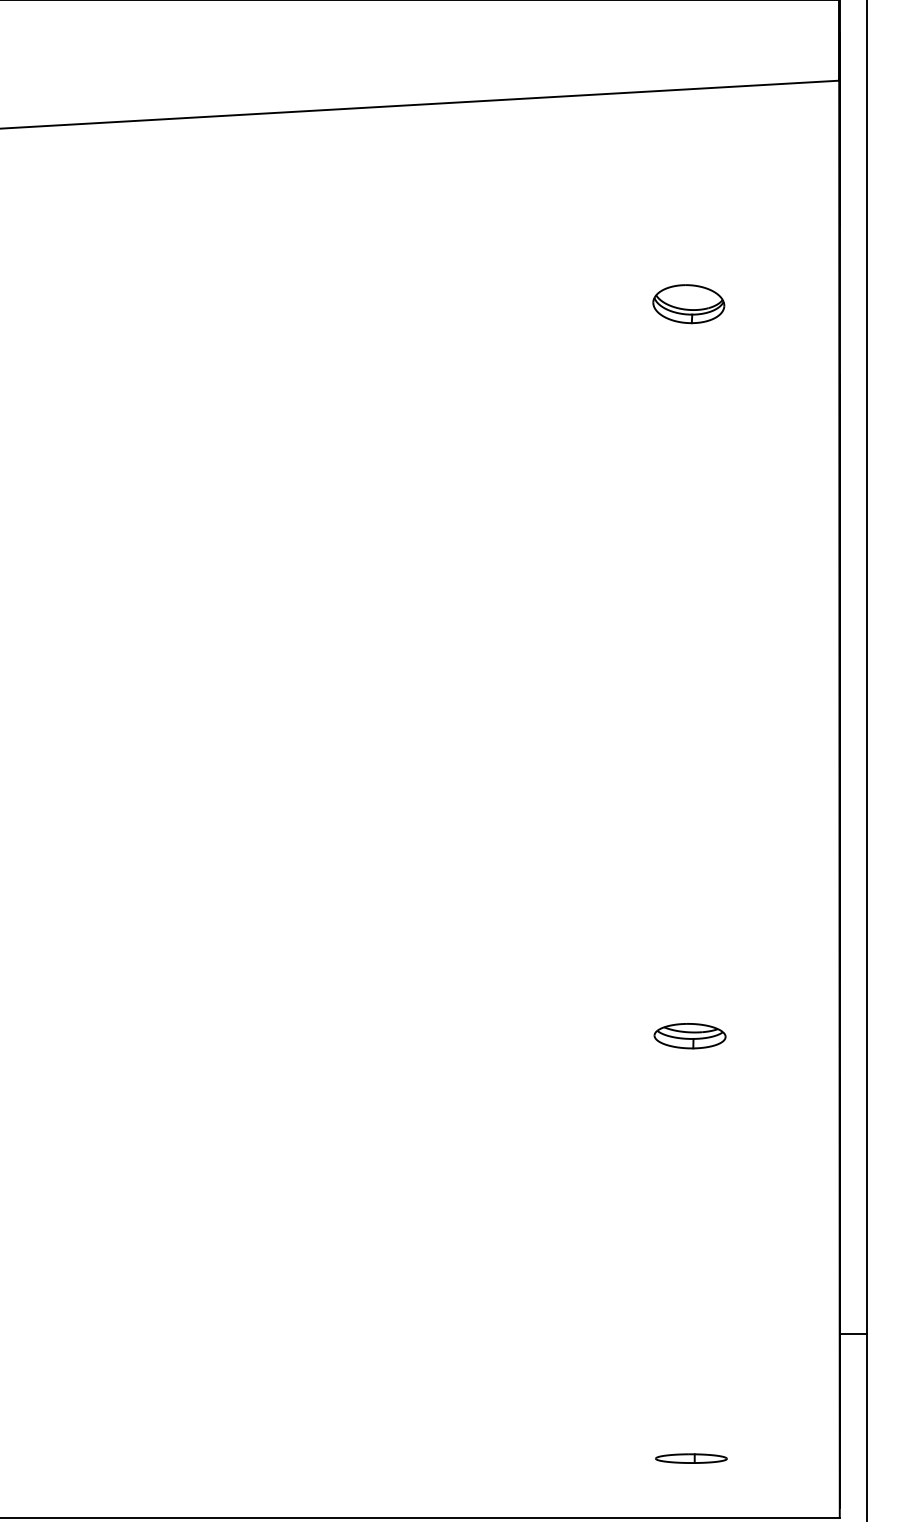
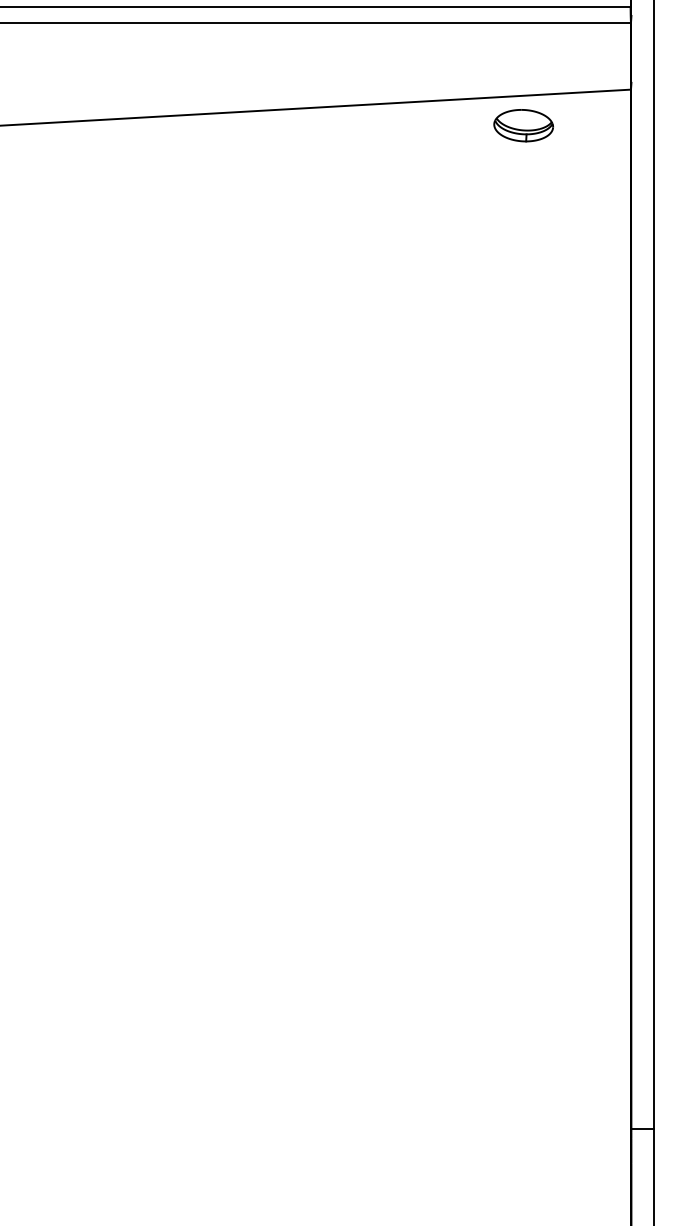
part: (688, 304) -> (523, 125), moved
part: (689, 1036) -> (506, 882), removed

